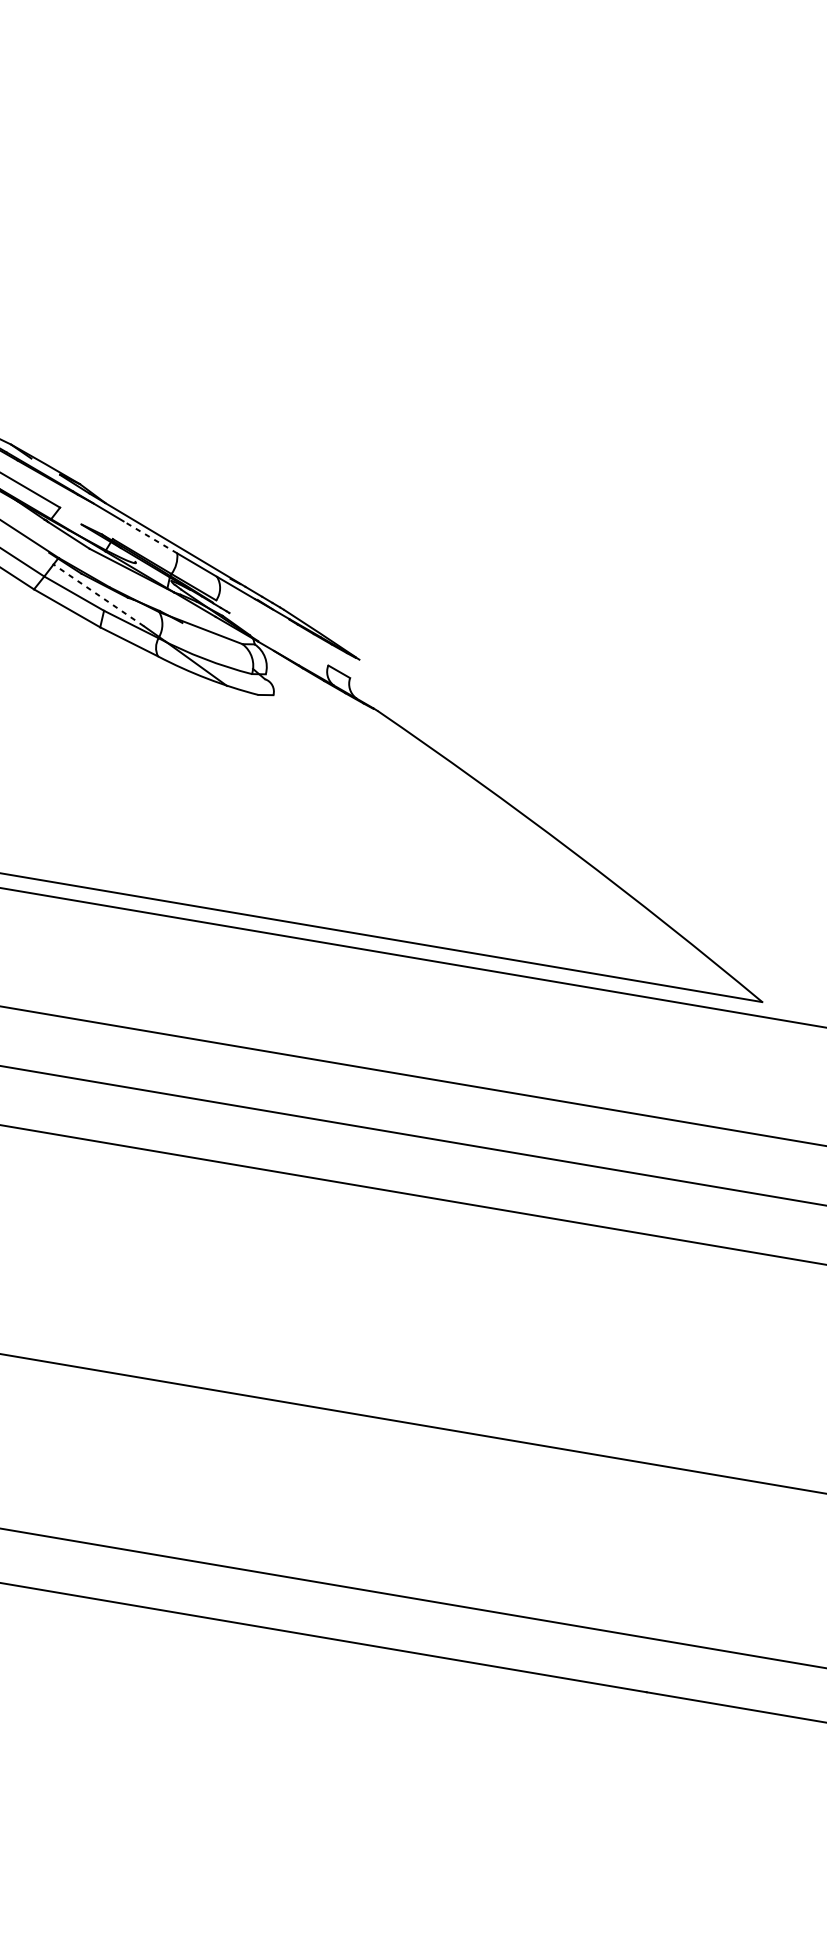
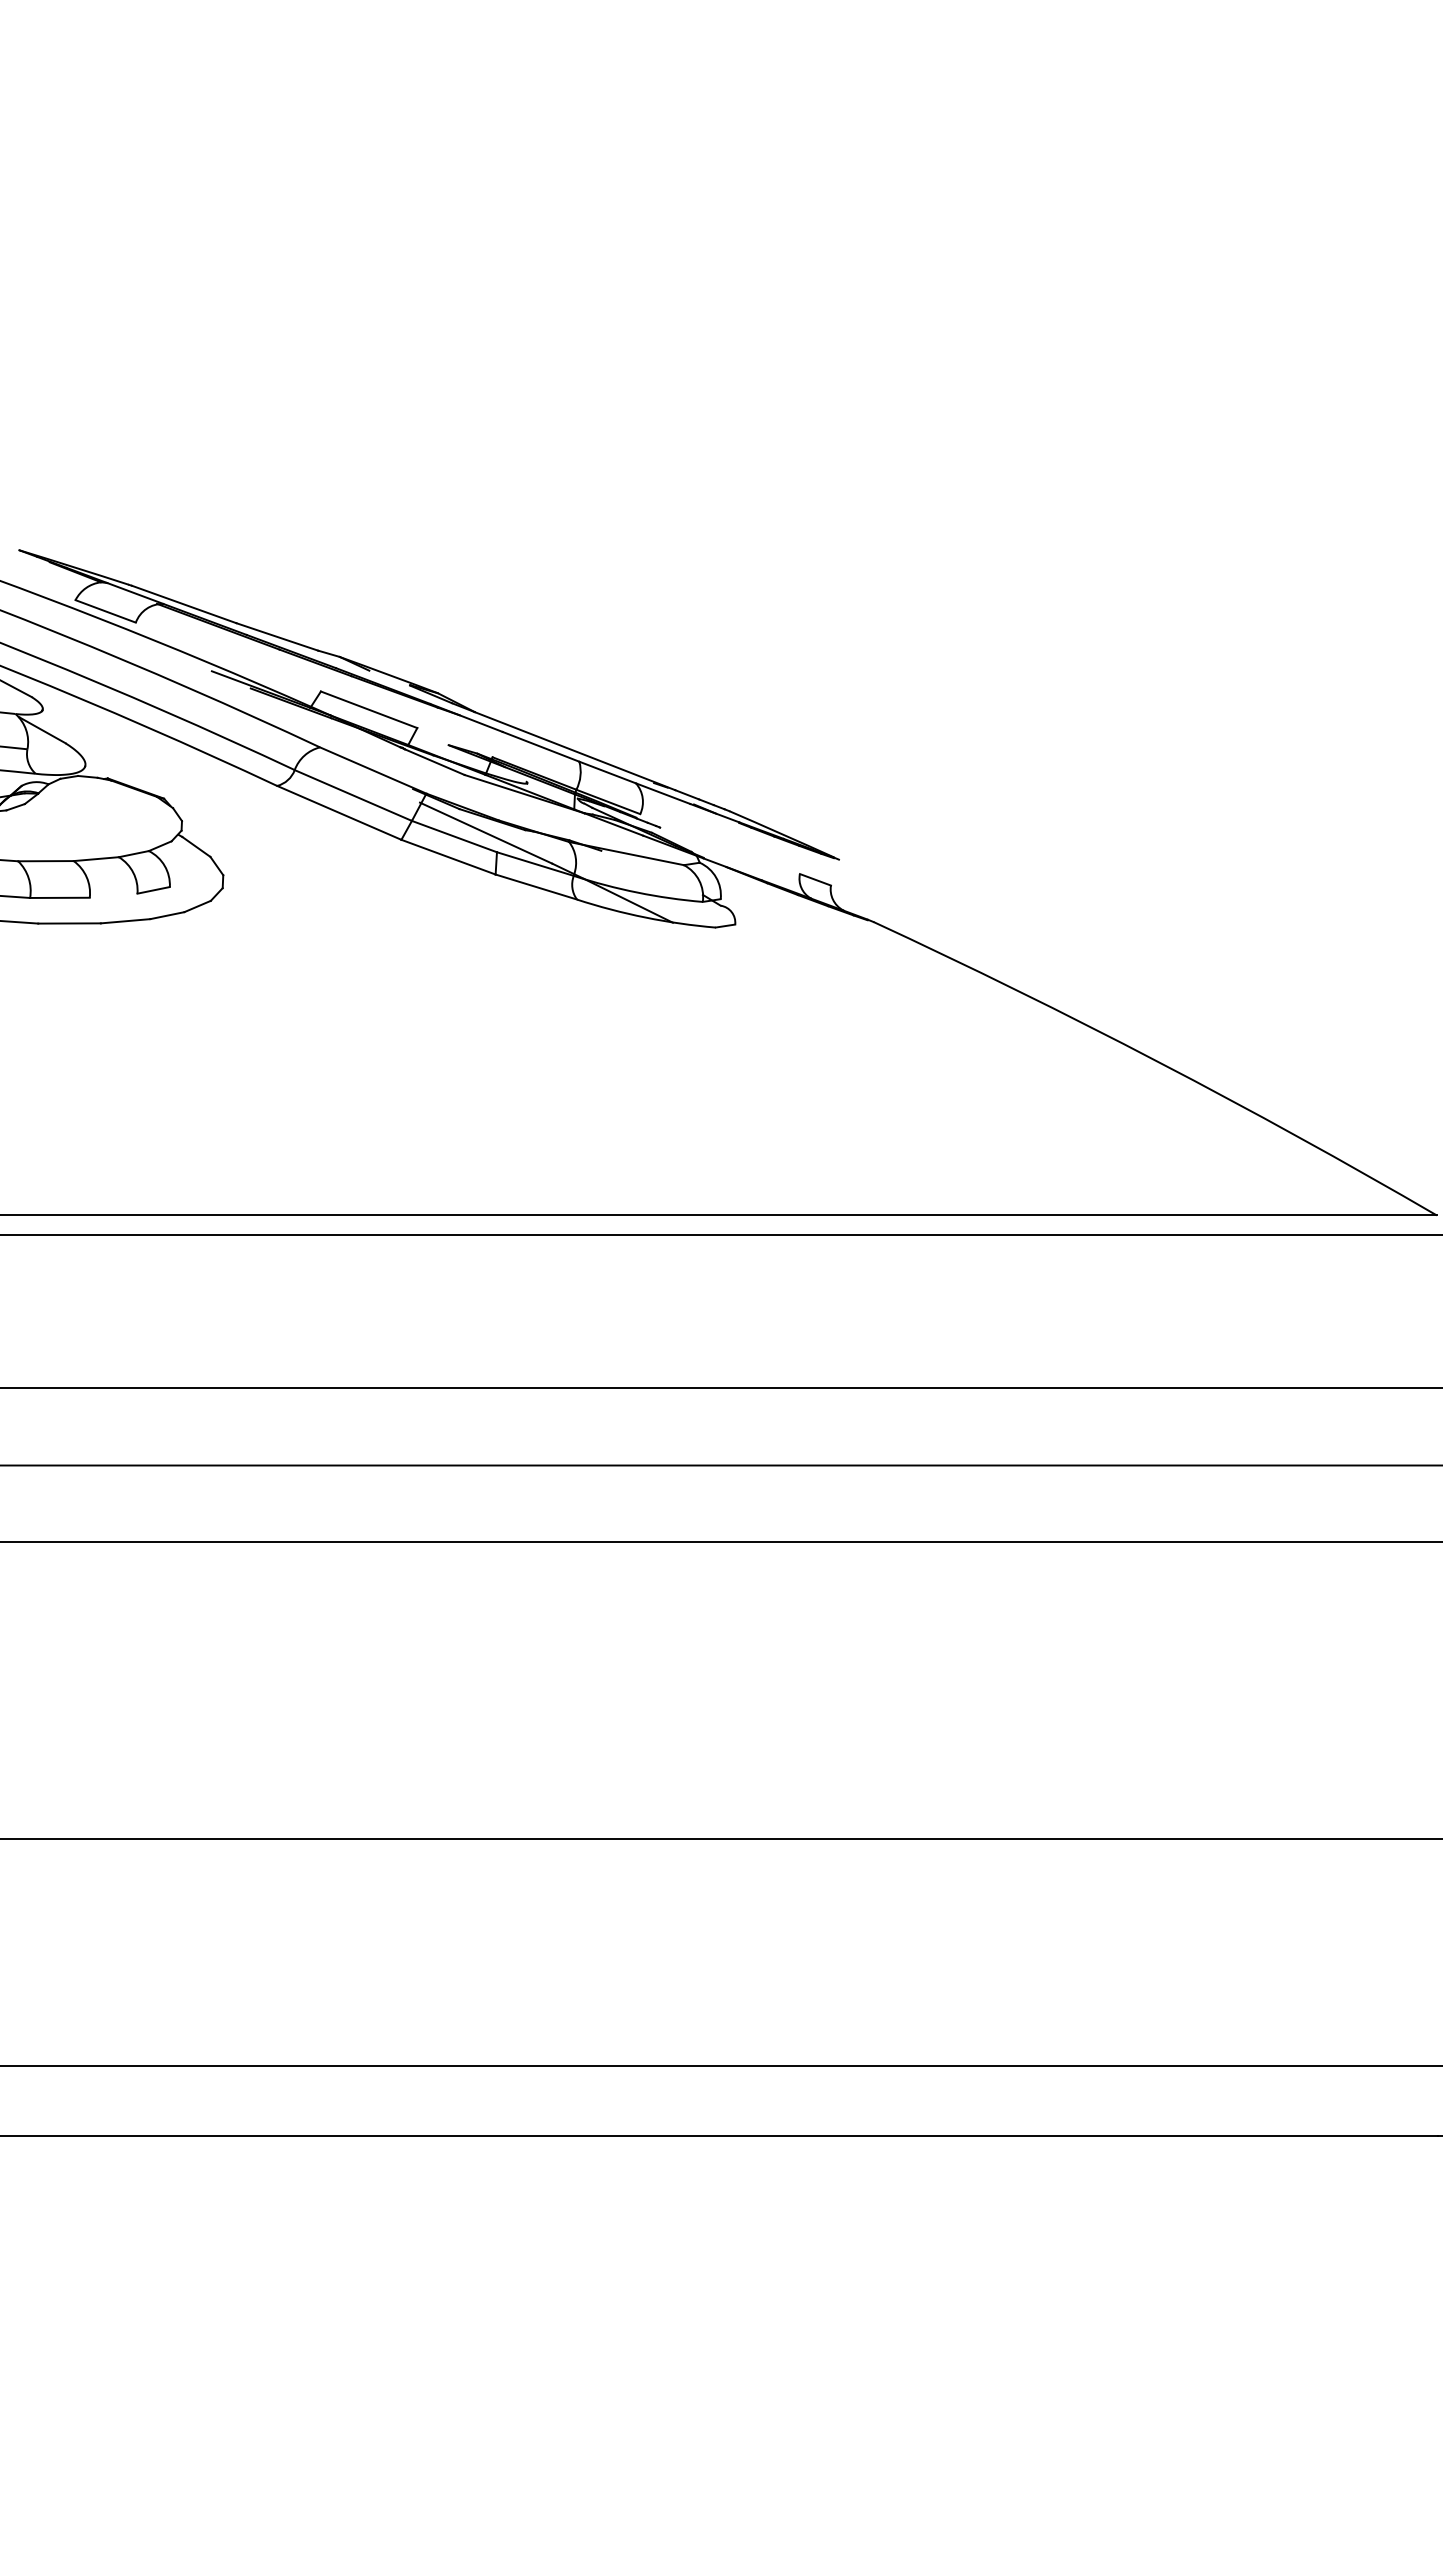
line: (150, 537) -> (540, 746), dashed -> solid
line: (98, 595) -> (486, 833), dashed -> solid

